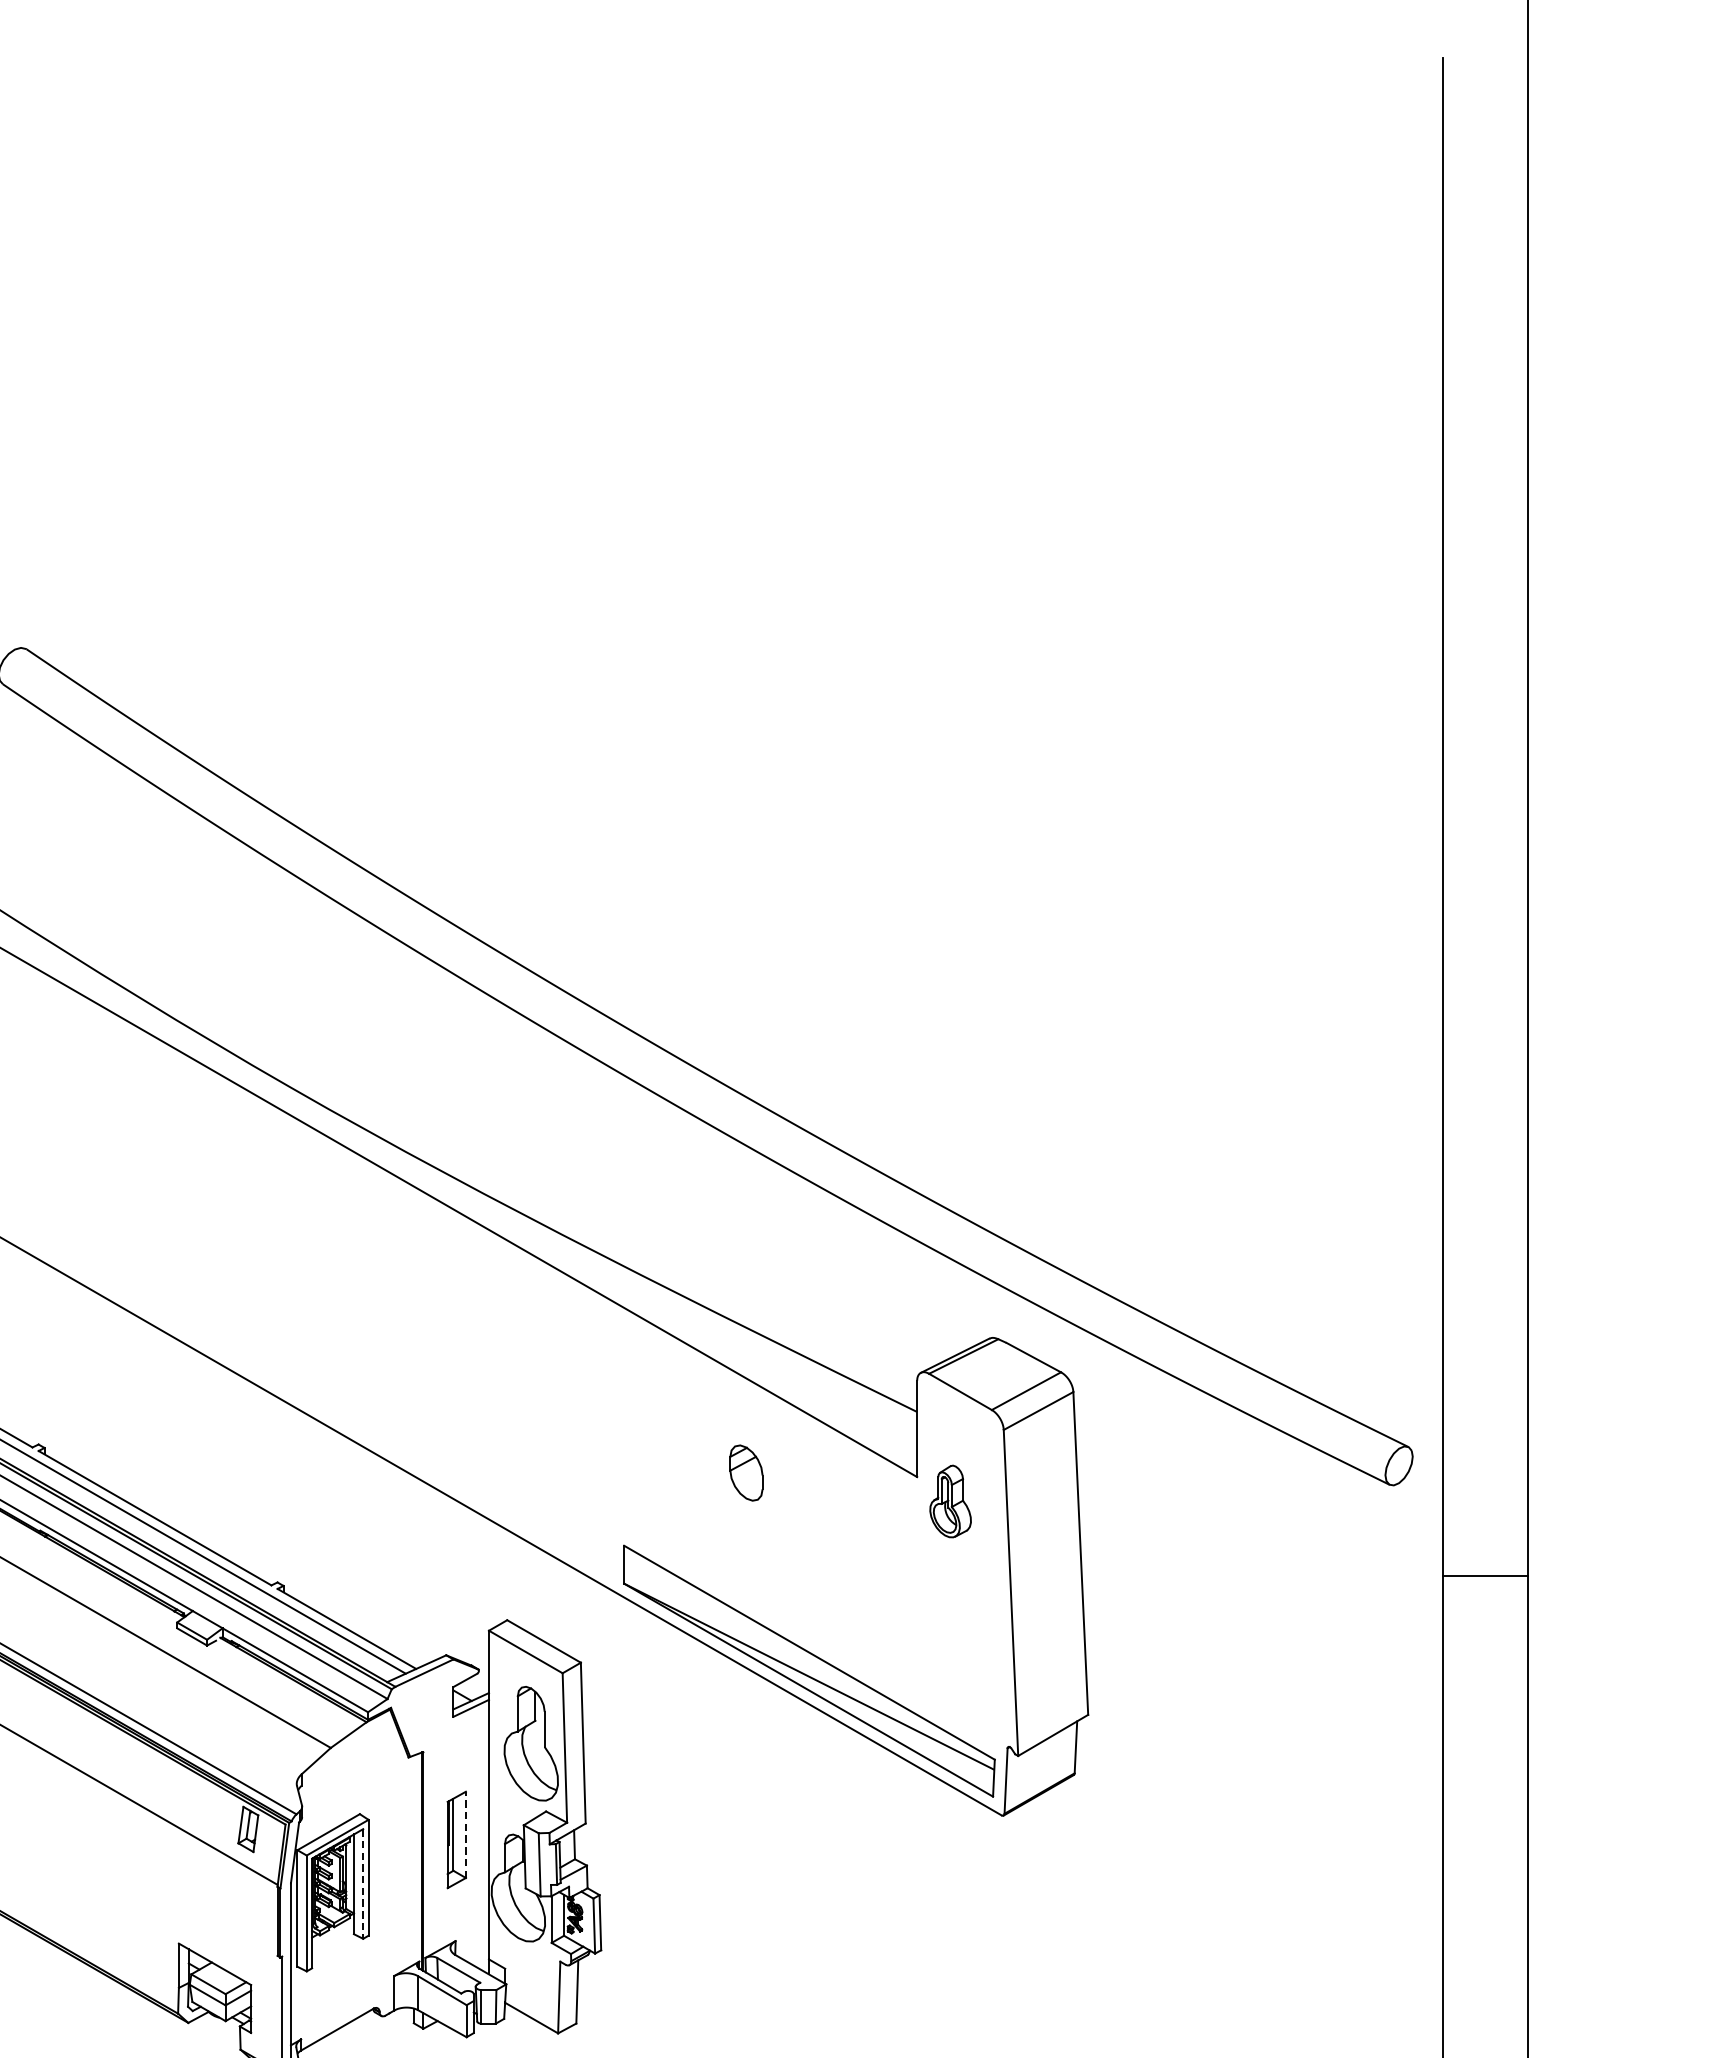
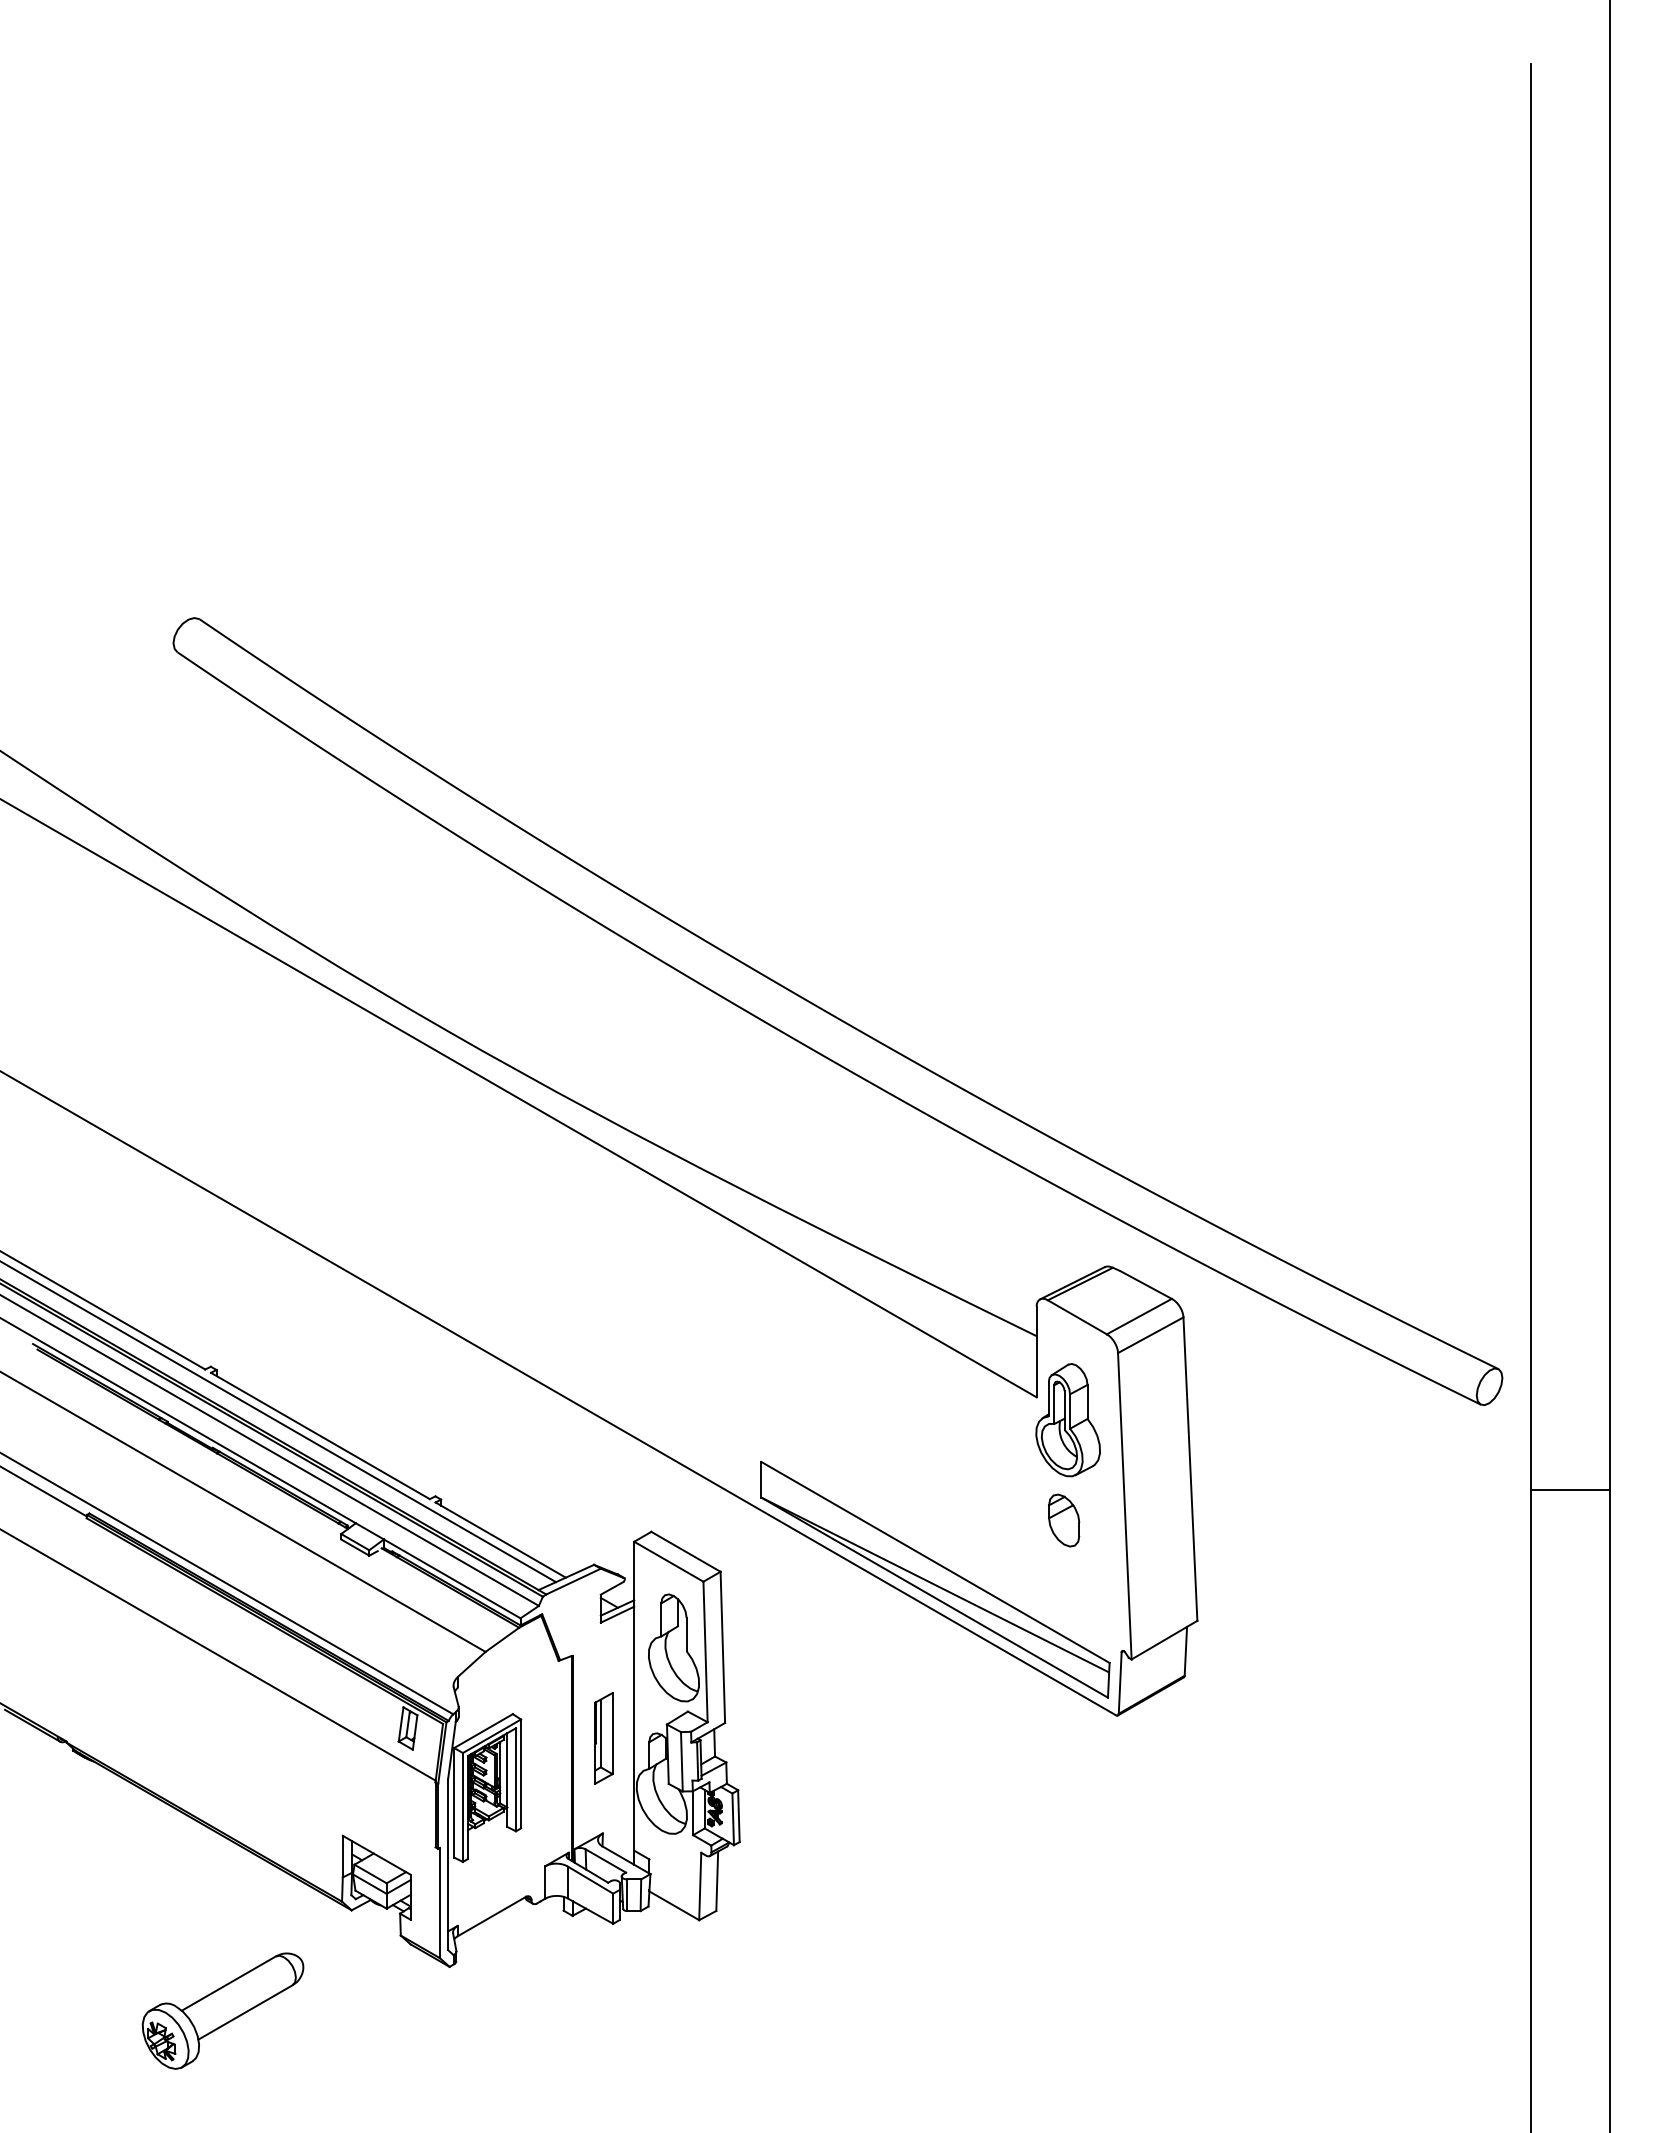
part: (746, 1472) -> (1064, 1520), moved
part: (949, 1501) -> (1067, 1420), size x1.67
line: (465, 1834) -> (612, 1733), dashed -> solid
line: (363, 1883) -> (516, 1779), dashed -> solid

